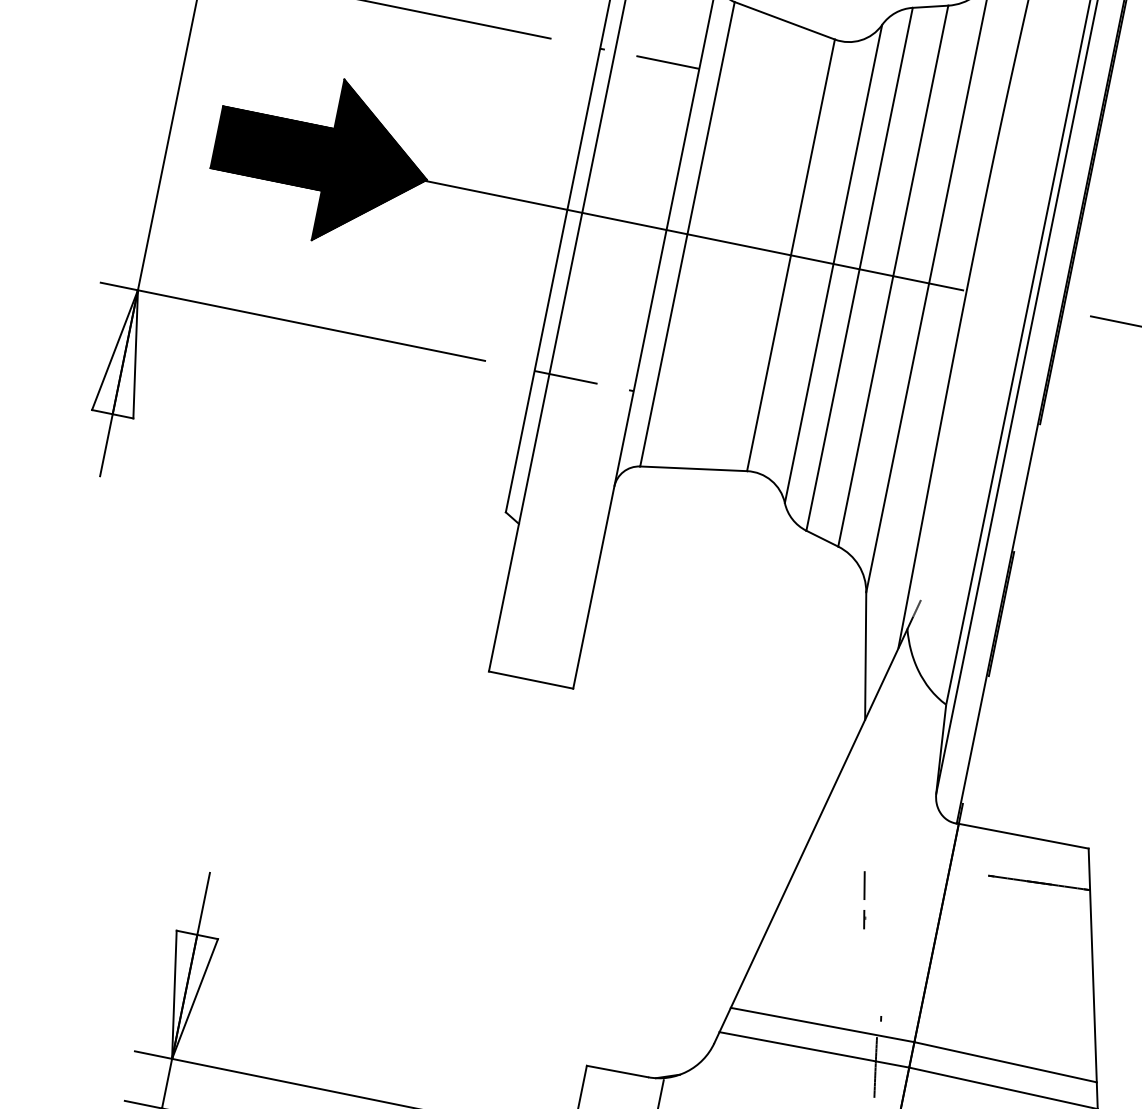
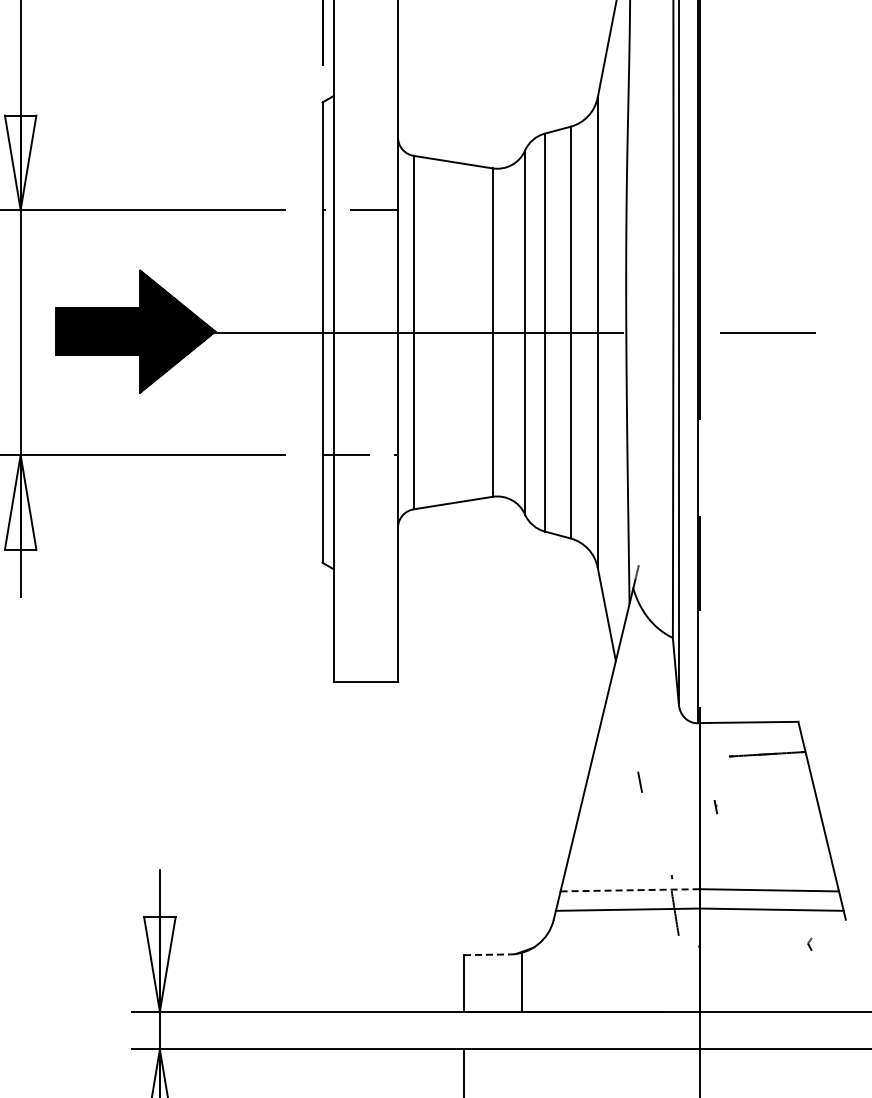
part: (863, 920) -> (715, 807), moved
line: (822, 1025) -> (630, 890), solid -> dashed
line: (617, 1071) -> (487, 954), solid -> dashed

